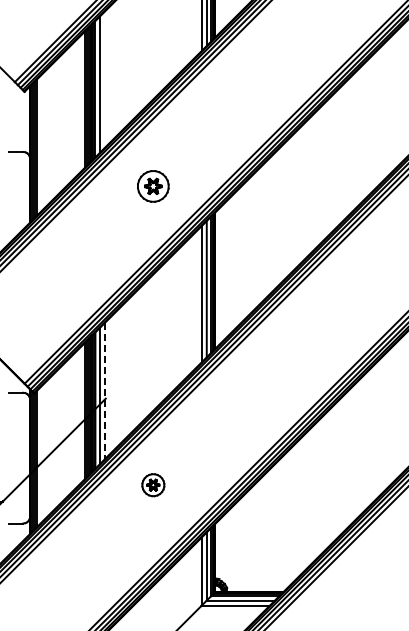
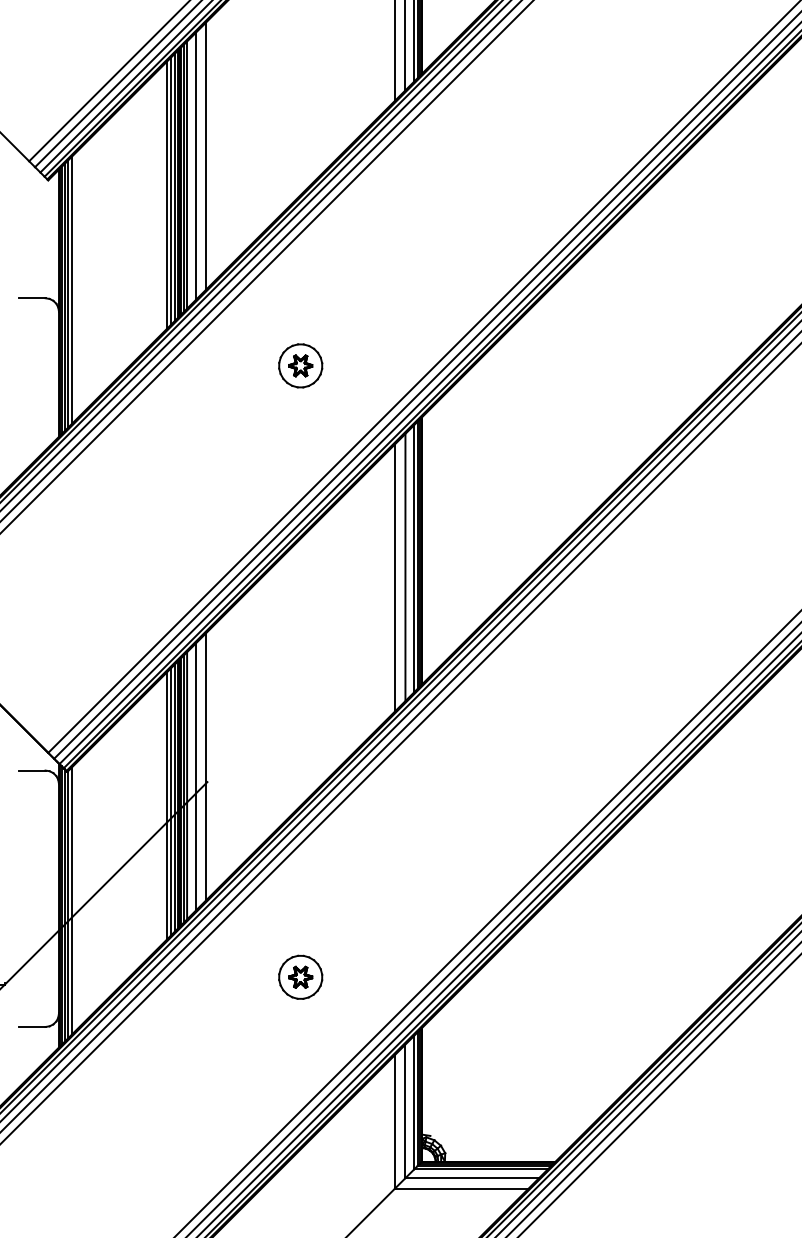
line: (105, 79) -> (206, 156), added
part: (153, 186) -> (300, 365), size x0.71
line: (105, 391) -> (206, 768), dashed -> solid
part: (153, 485) -> (300, 977), moved

